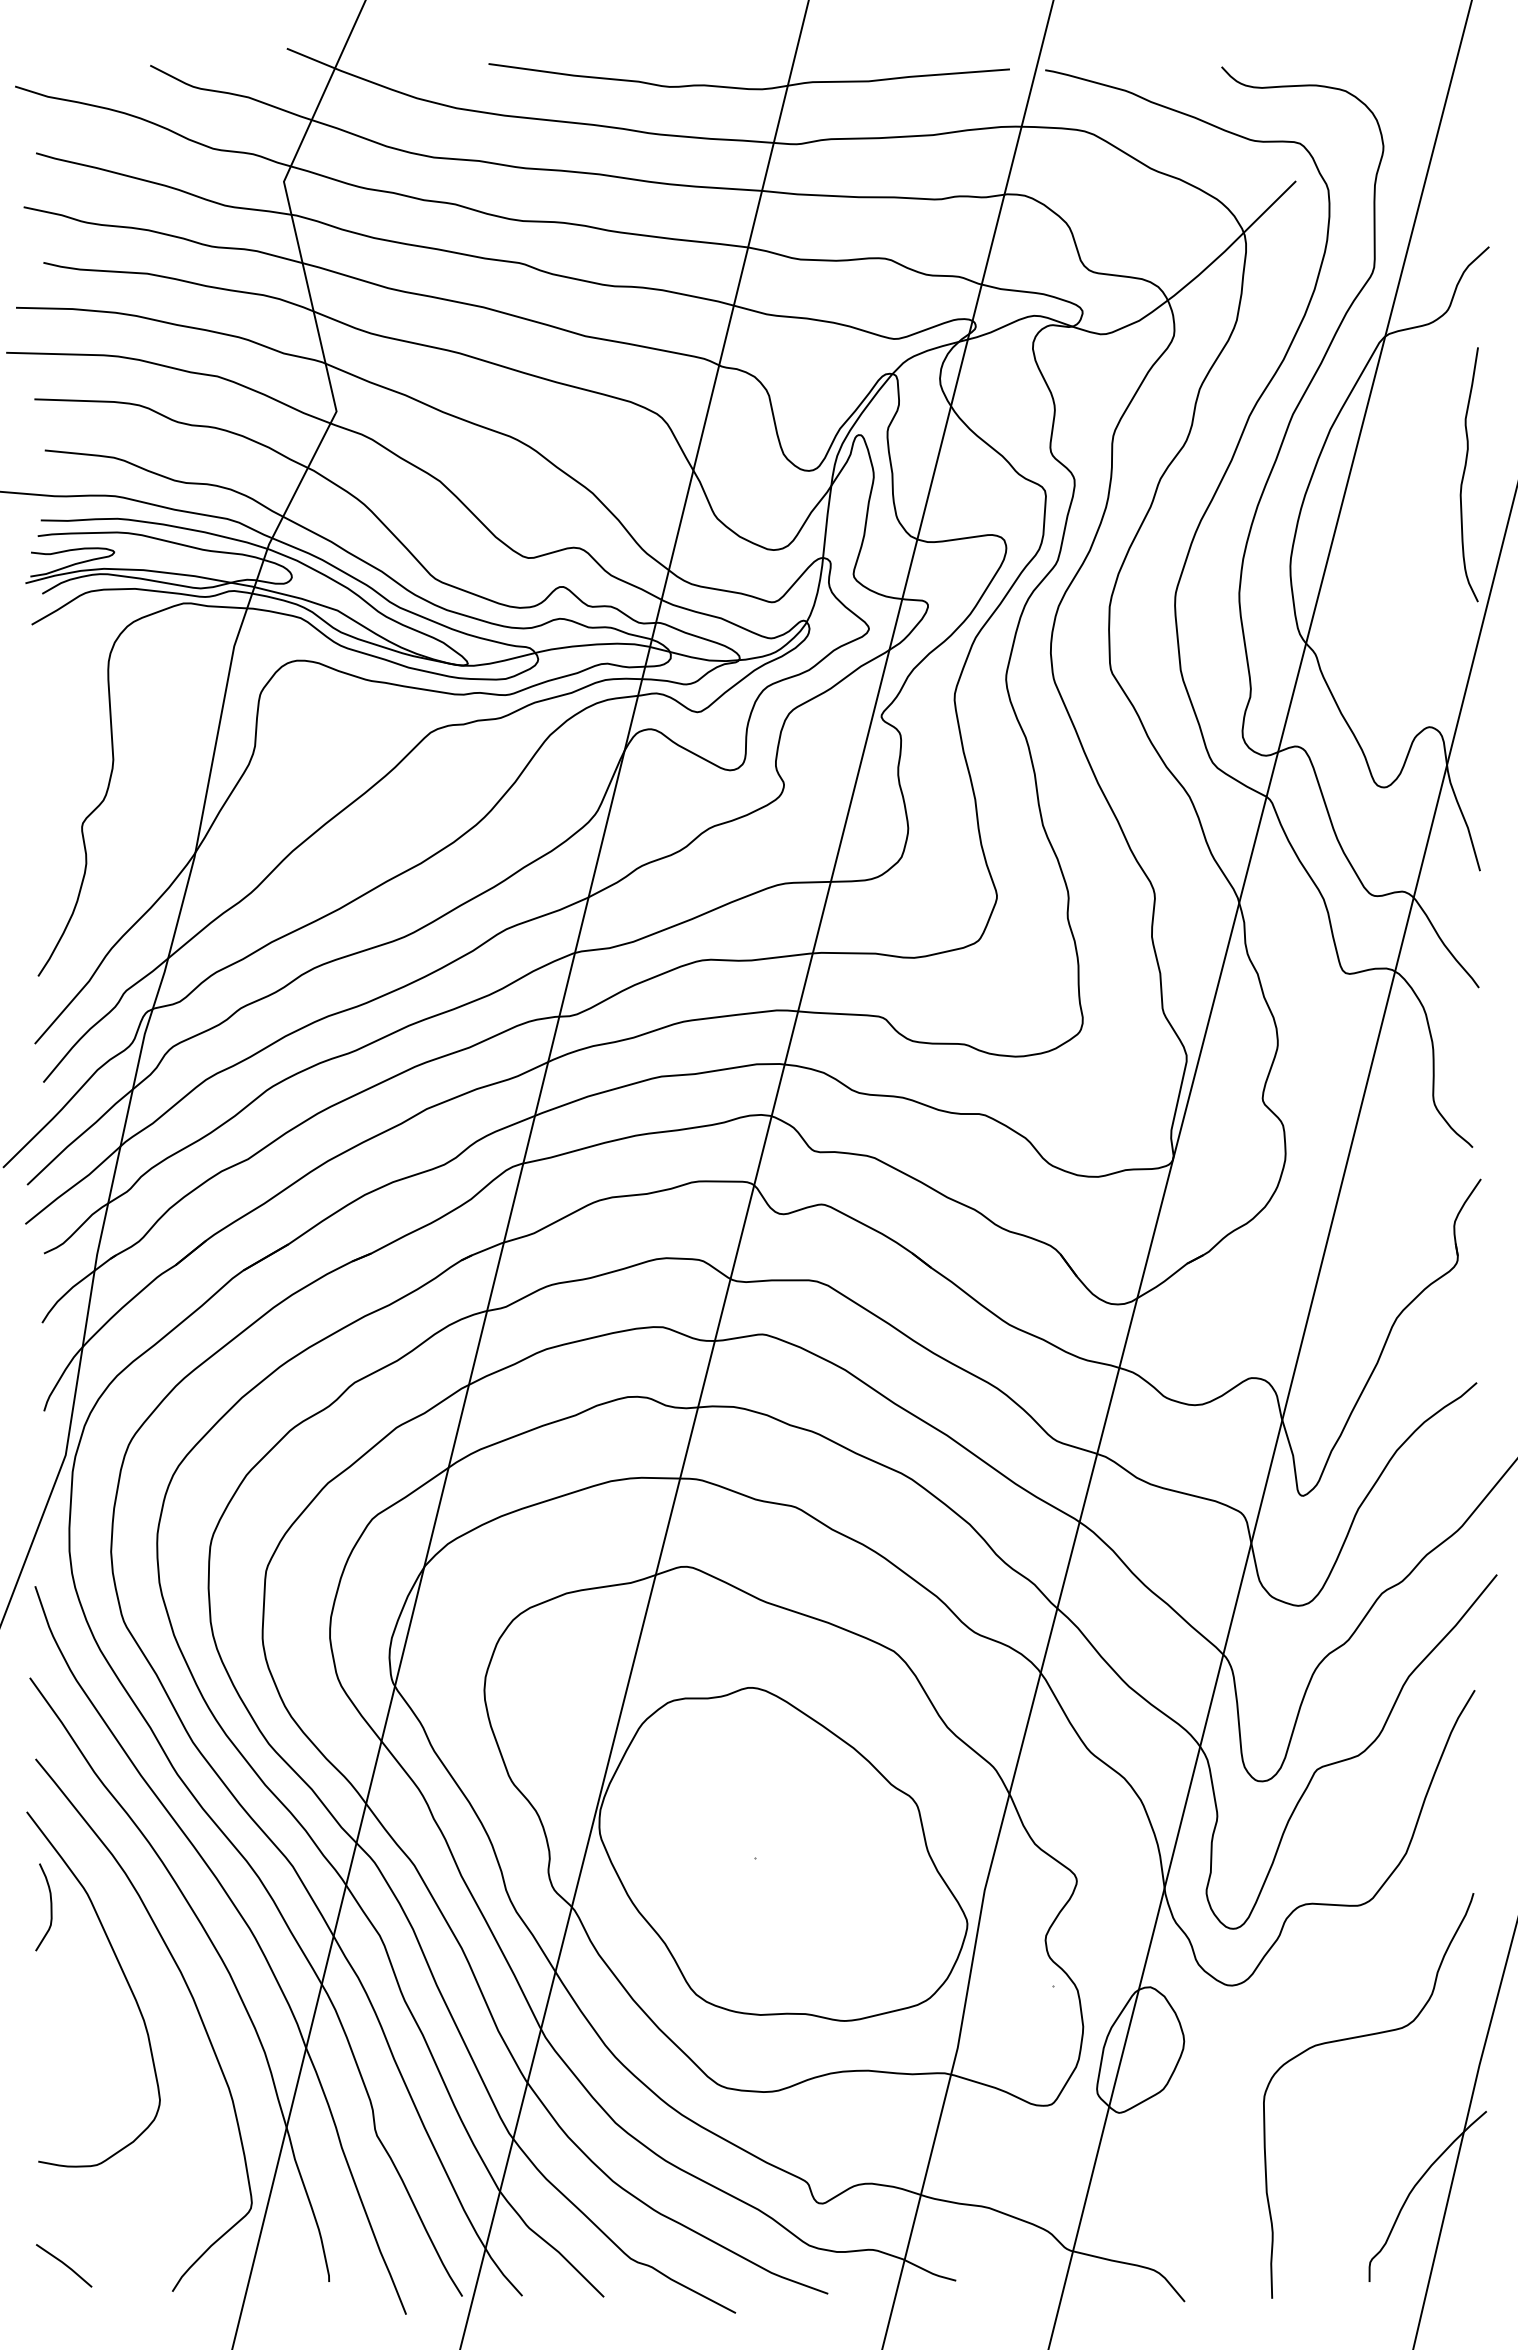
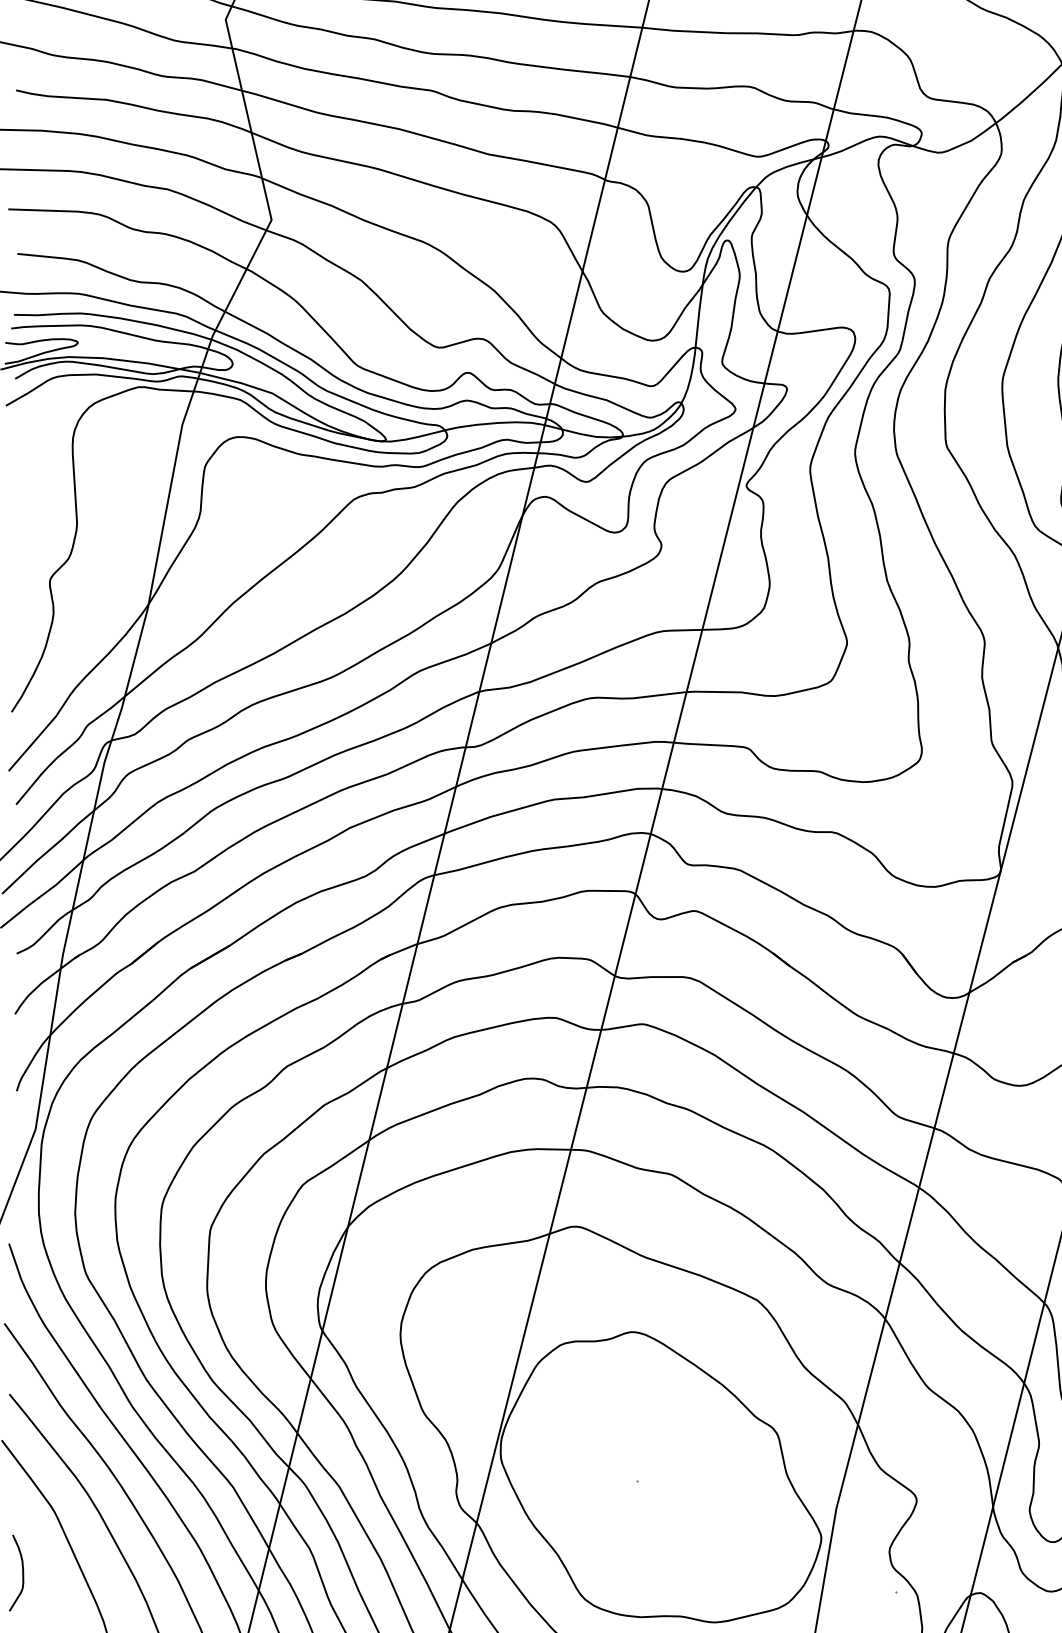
curve: (50, 1907) -> (22, 1573), moved

